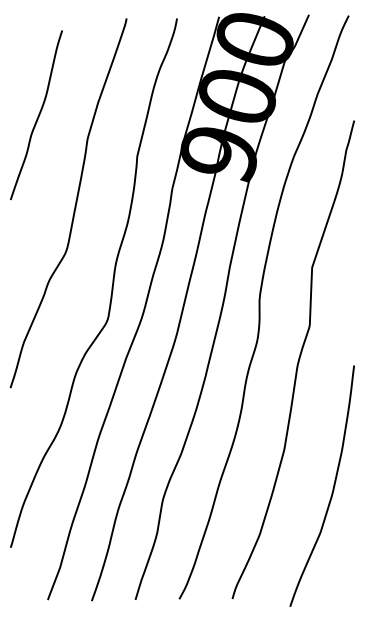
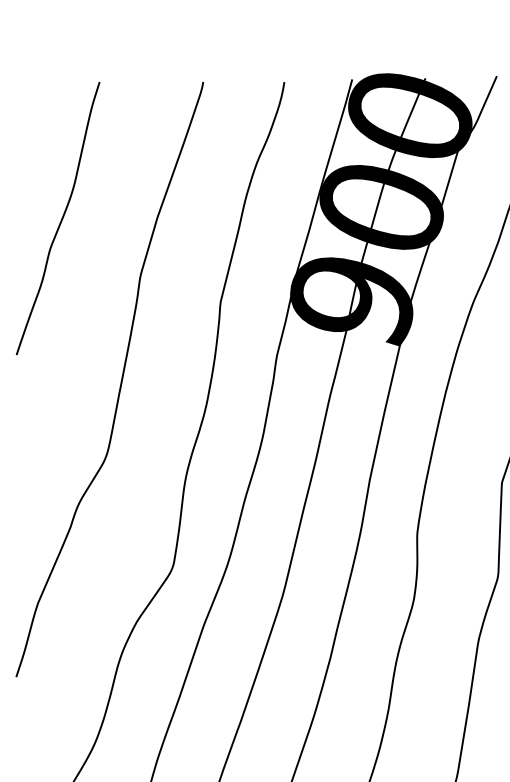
curve: (37, 116) -> (59, 220), moved

